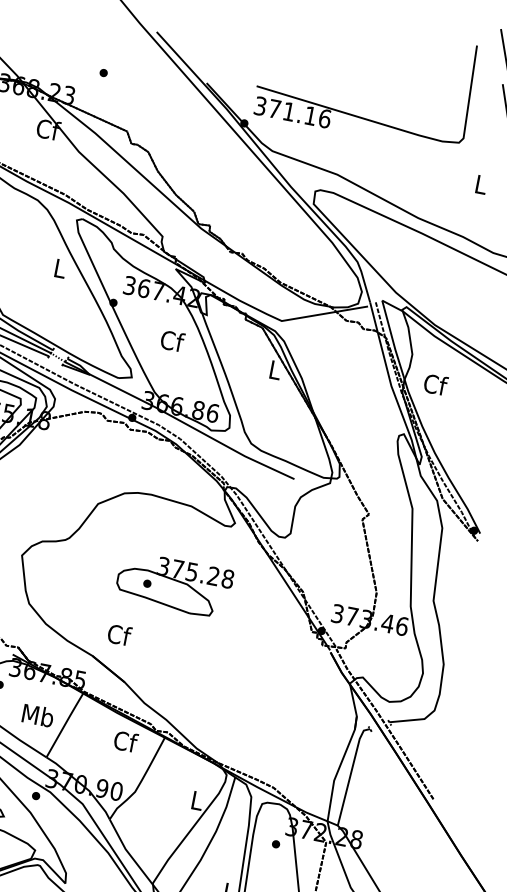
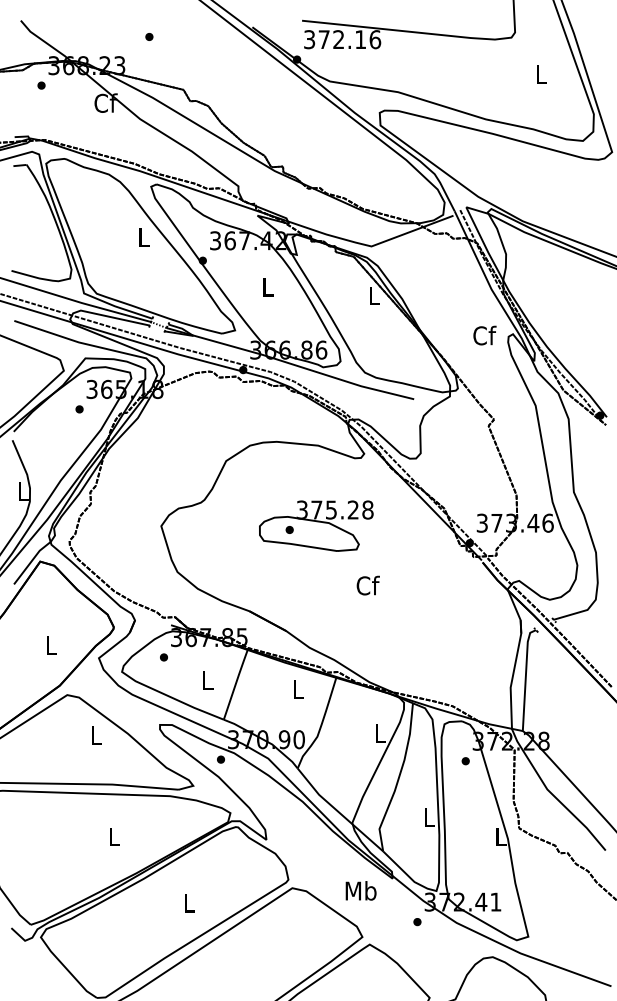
text: (288, 111) -> (338, 39), 371.16 -> 372.16
text: (172, 340) -> (267, 286), Cf -> L
text: (435, 384) -> (484, 335), moved
text: (118, 634) -> (367, 585), moved
text: (37, 715) -> (207, 680), Mb -> L
text: (125, 741) -> (298, 688), Cf -> L

